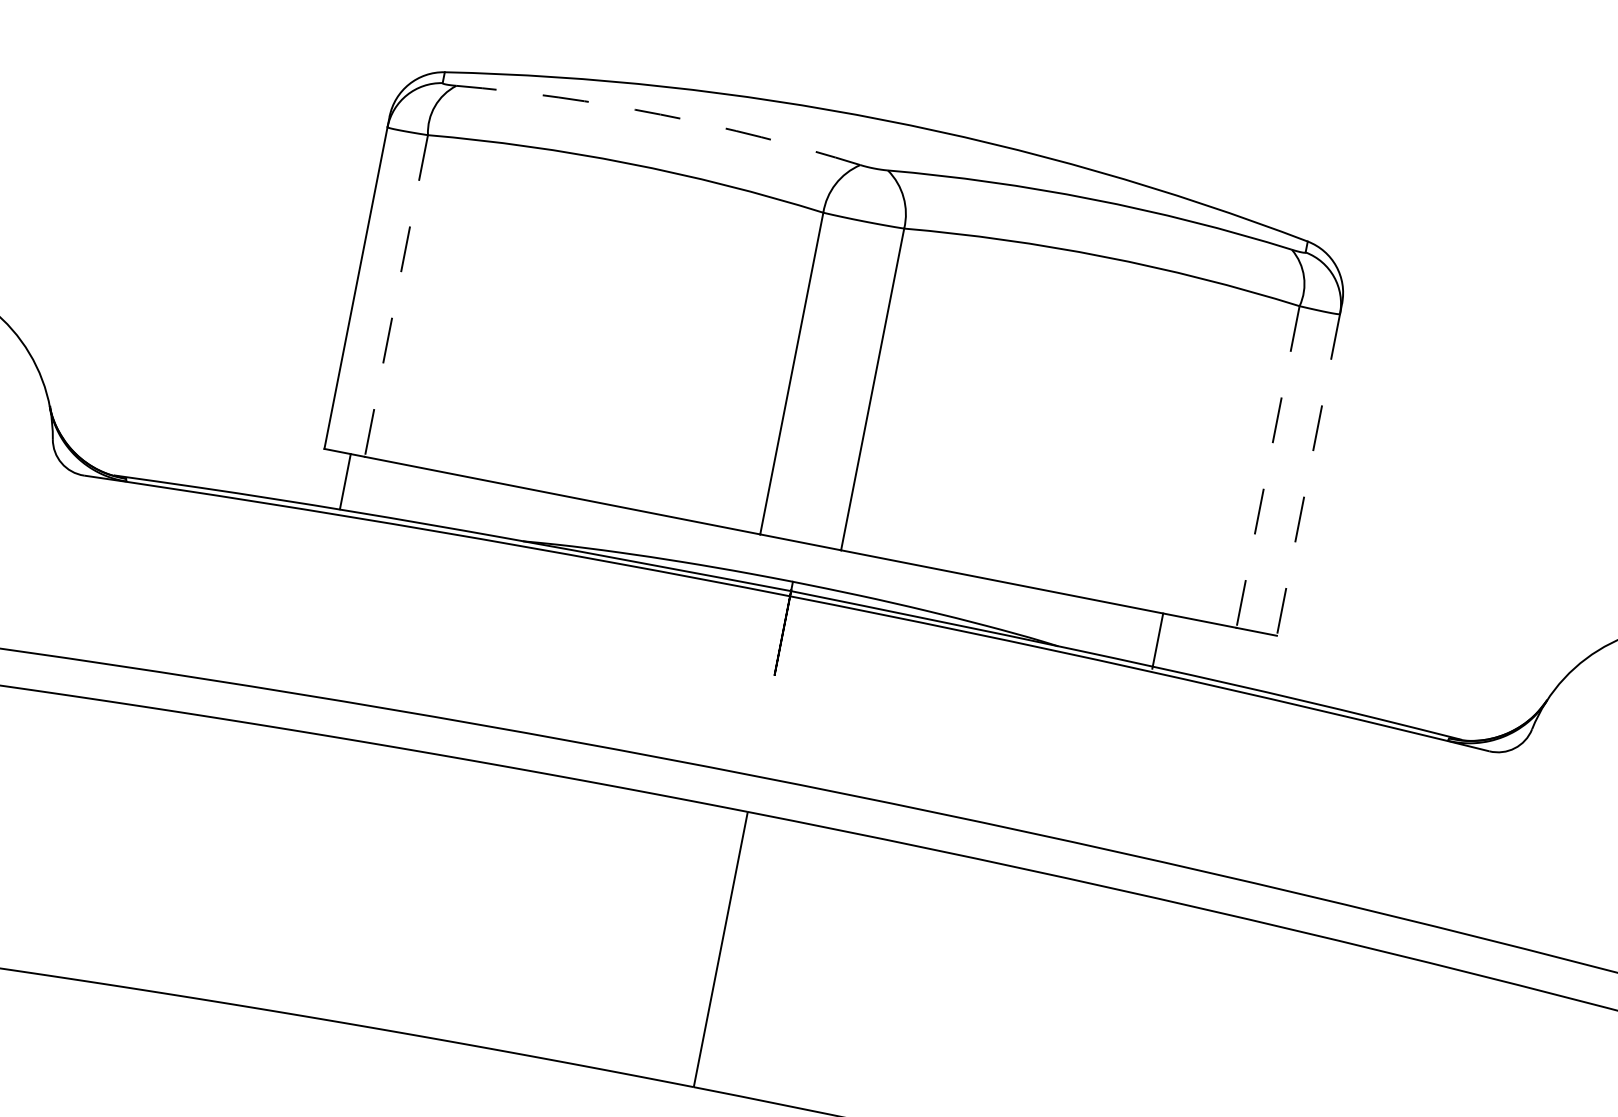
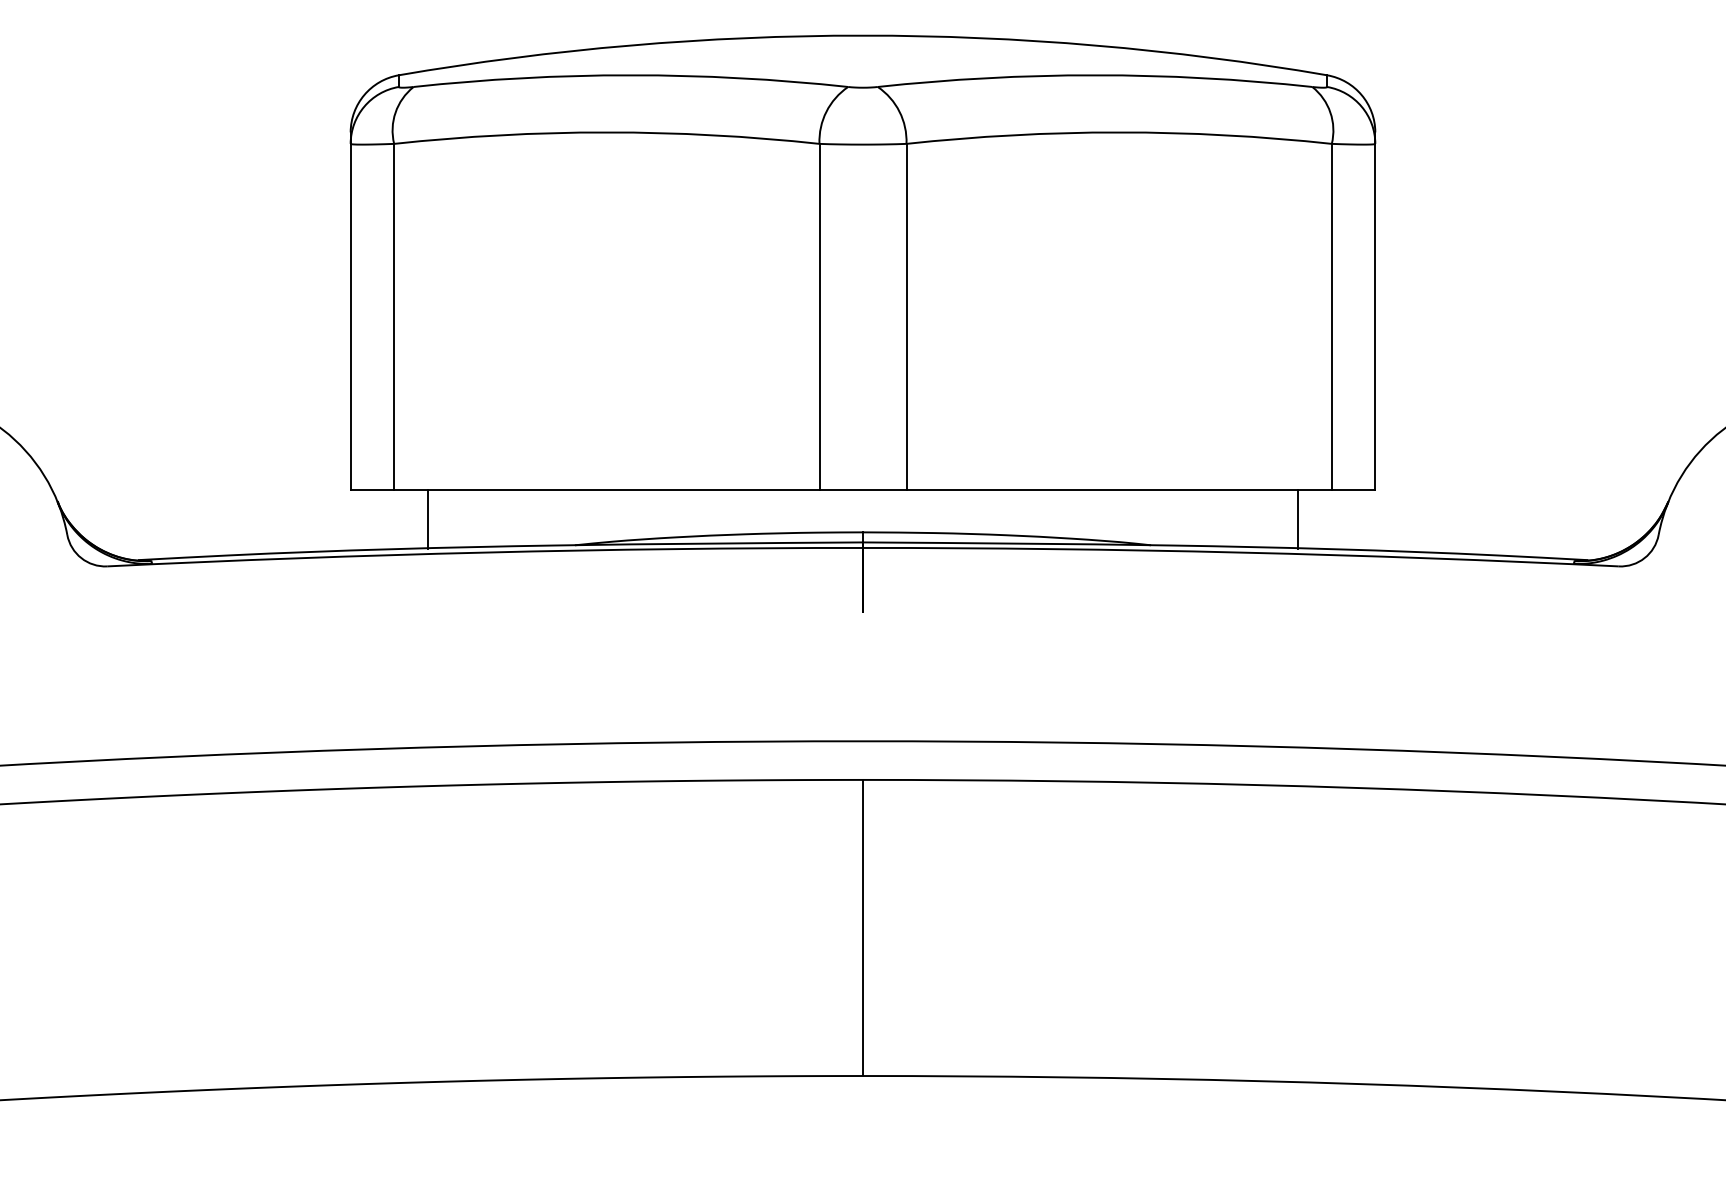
arc: (660, 114) -> (630, 75), dashed -> solid
line: (396, 296) -> (394, 317), dashed -> solid
line: (1267, 467) -> (1331, 317), dashed -> solid
line: (1308, 475) -> (1375, 317), dashed -> solid
line: (345, 481) -> (428, 519), moved
line: (1157, 640) -> (1297, 519), moved

